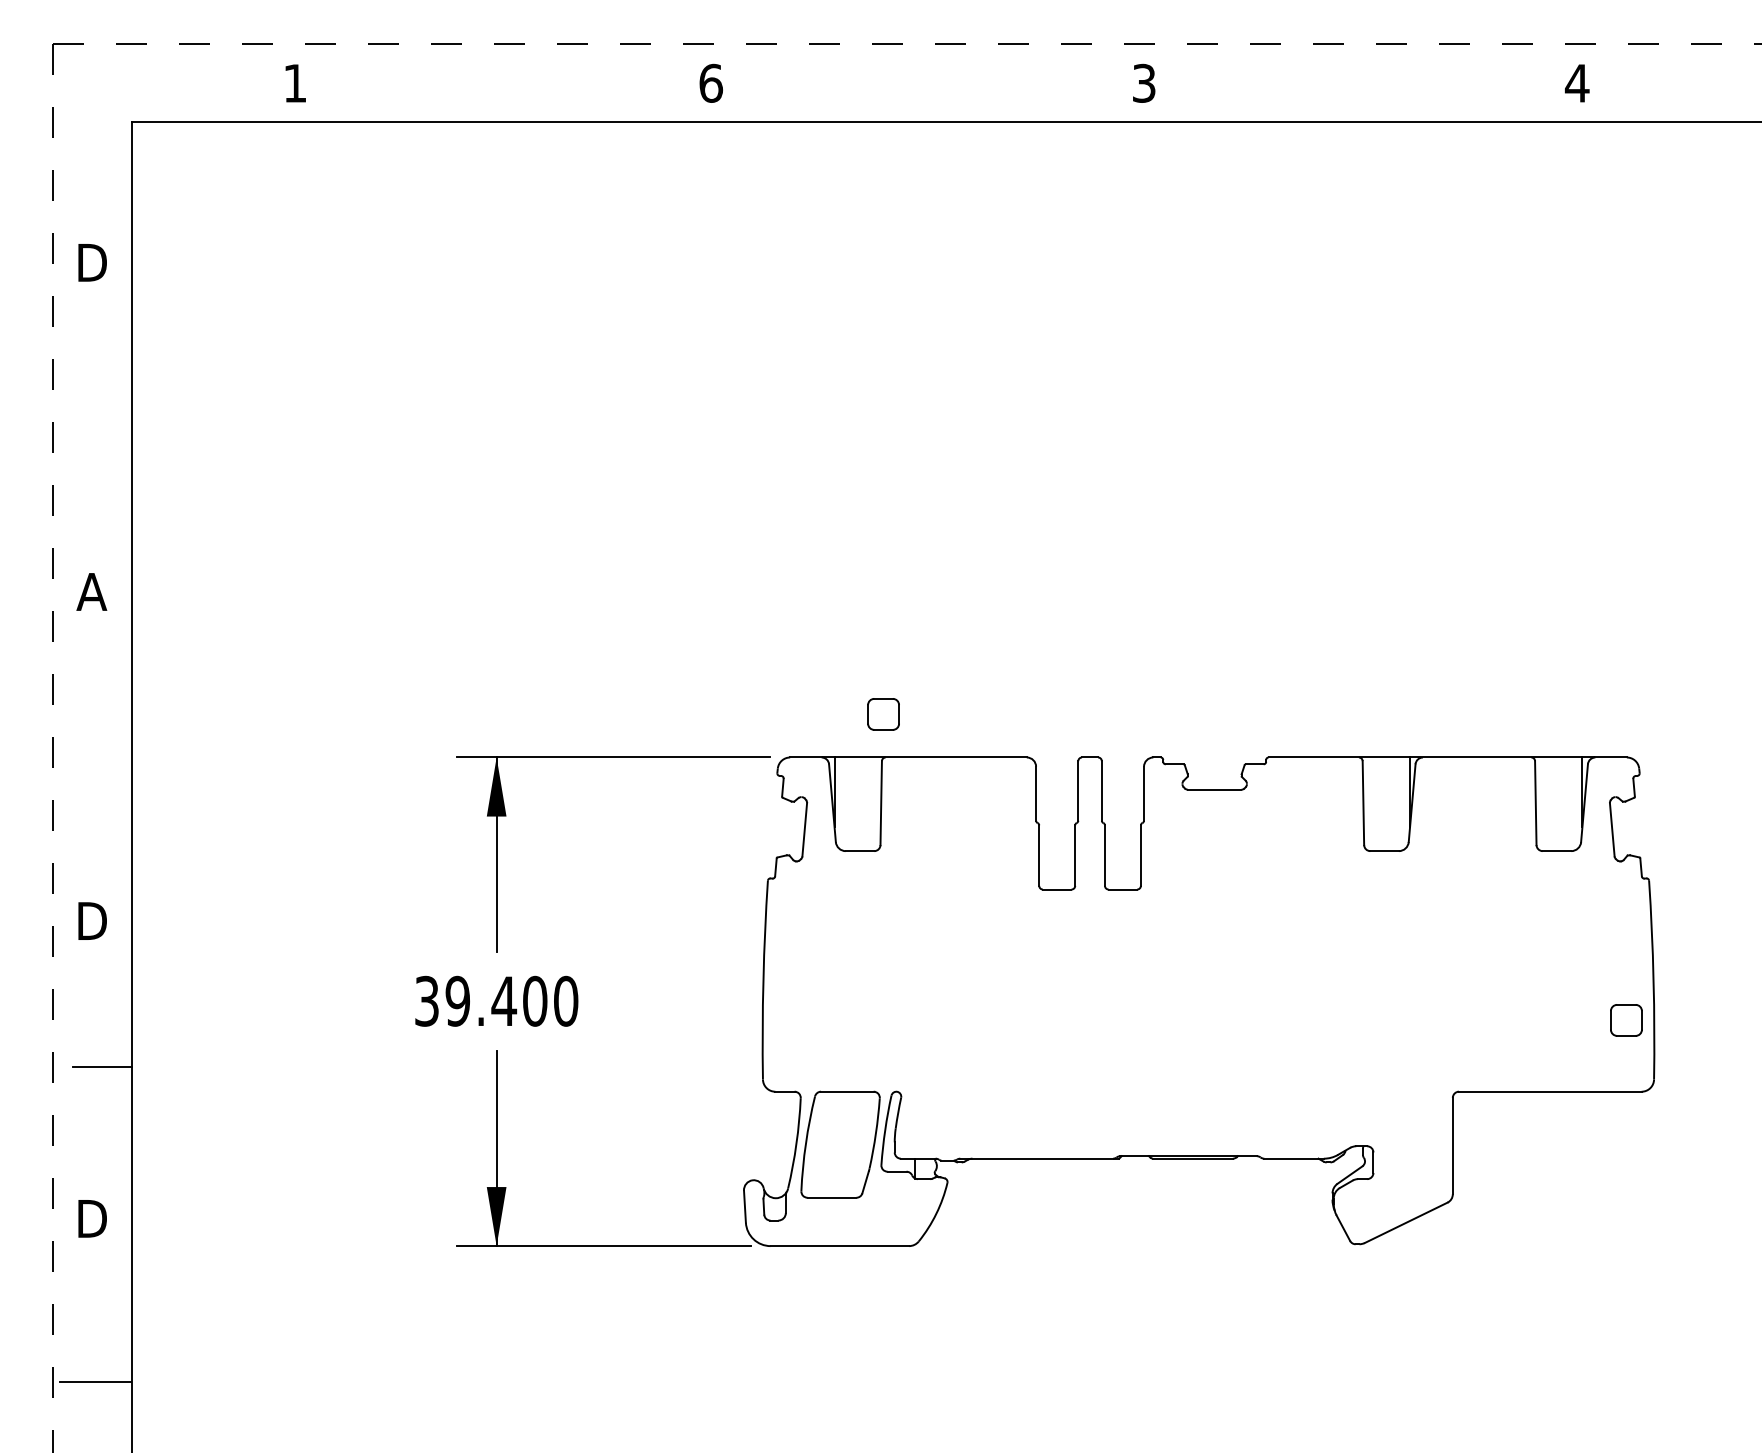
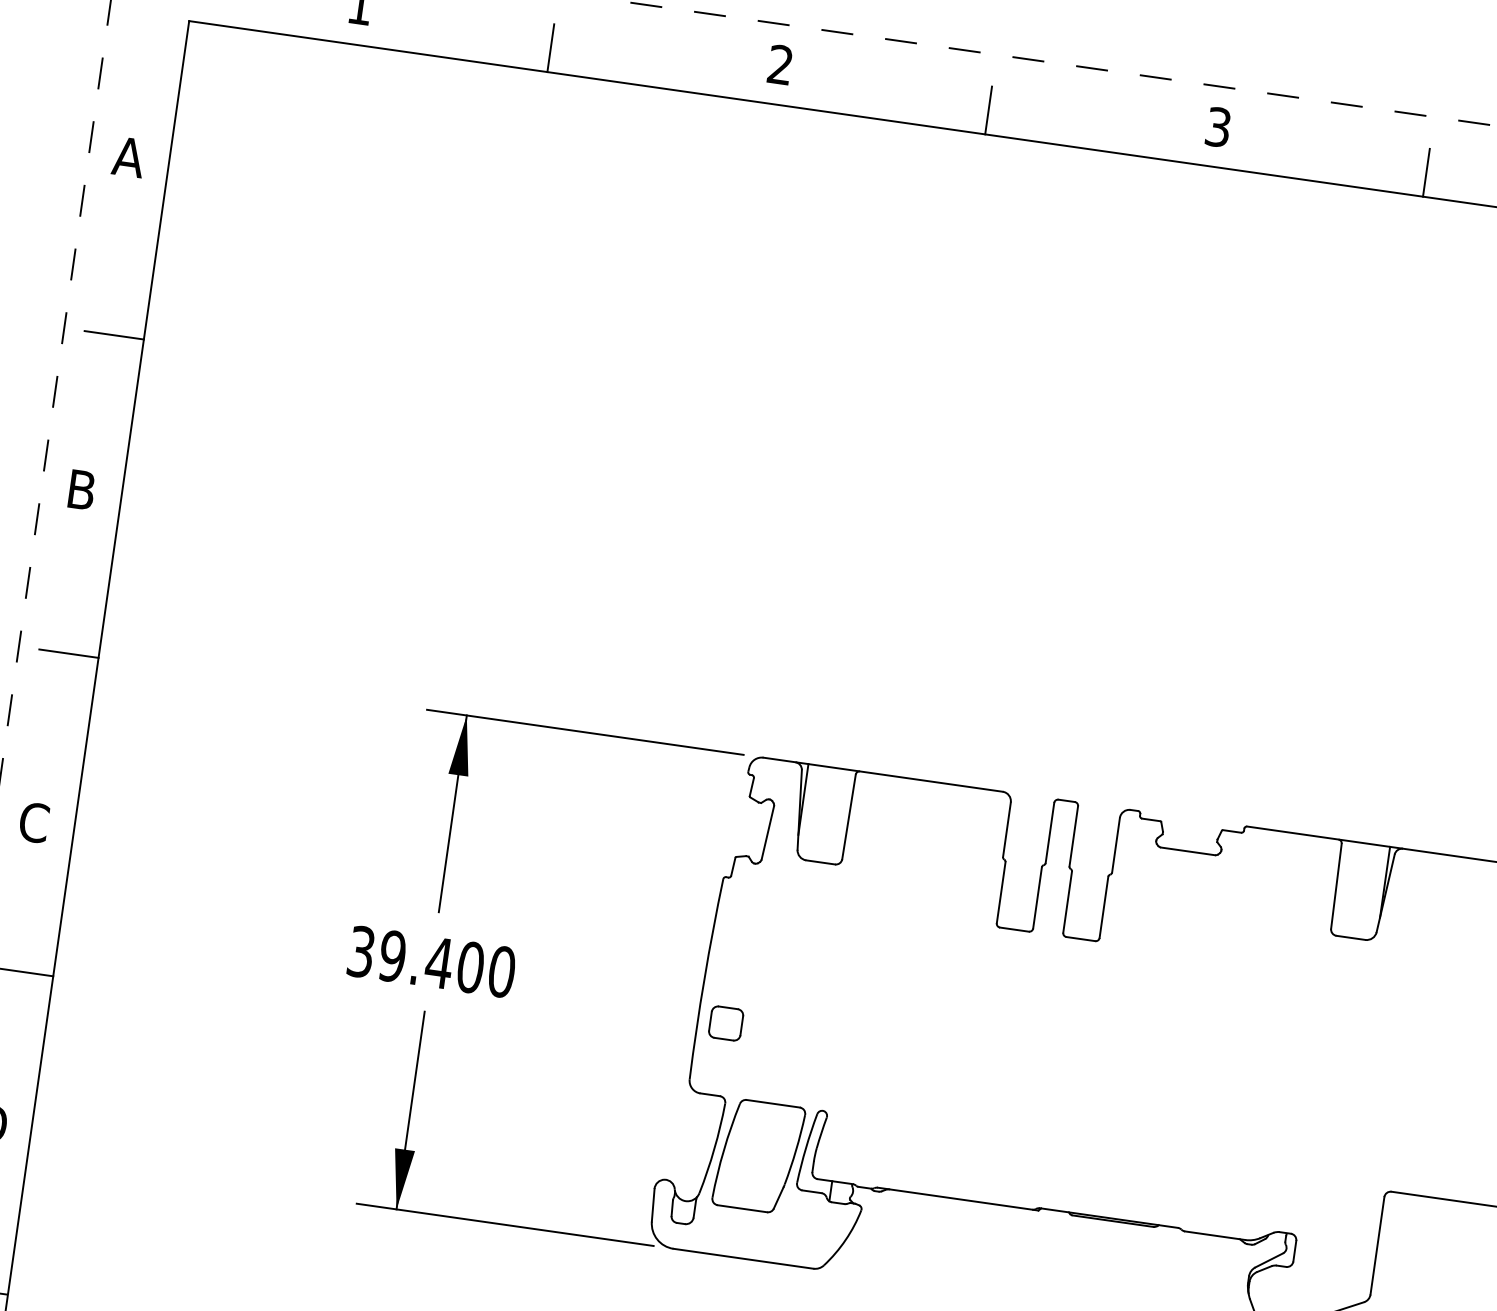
text: (711, 82) -> (781, 64), 6 -> 2
line: (485, 98) -> (550, 47), added
line: (919, 98) -> (989, 110), added
line: (1352, 98) -> (1426, 172), added
text: (91, 262) -> (128, 156), D -> A
line: (102, 437) -> (114, 335), added
text: (91, 591) -> (81, 489), A -> B
part: (883, 714) -> (726, 1023), moved
line: (102, 752) -> (69, 653), added
text: (92, 920) -> (34, 822), D -> C

